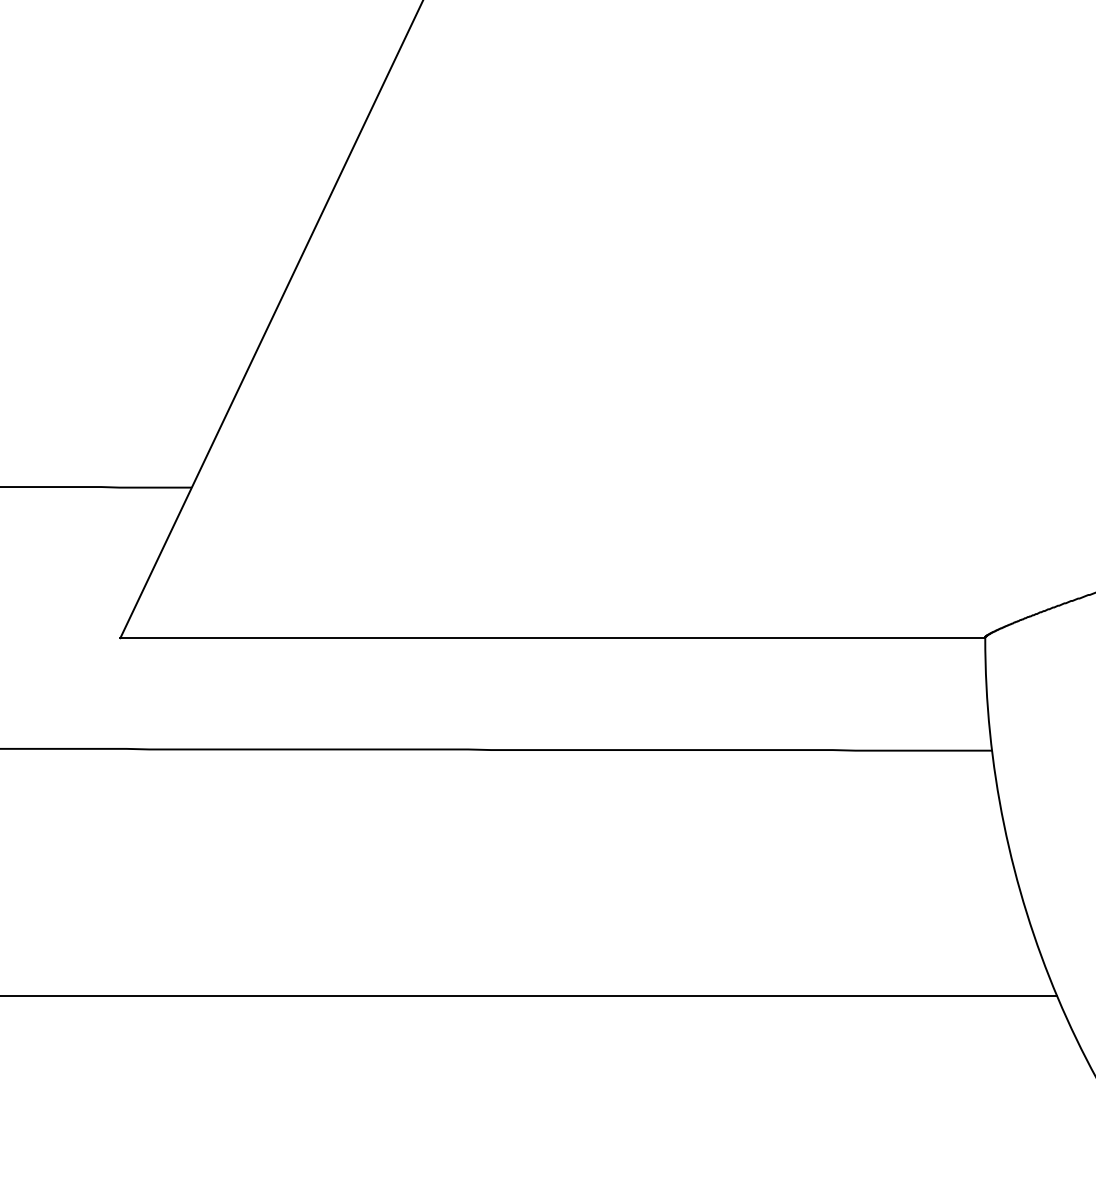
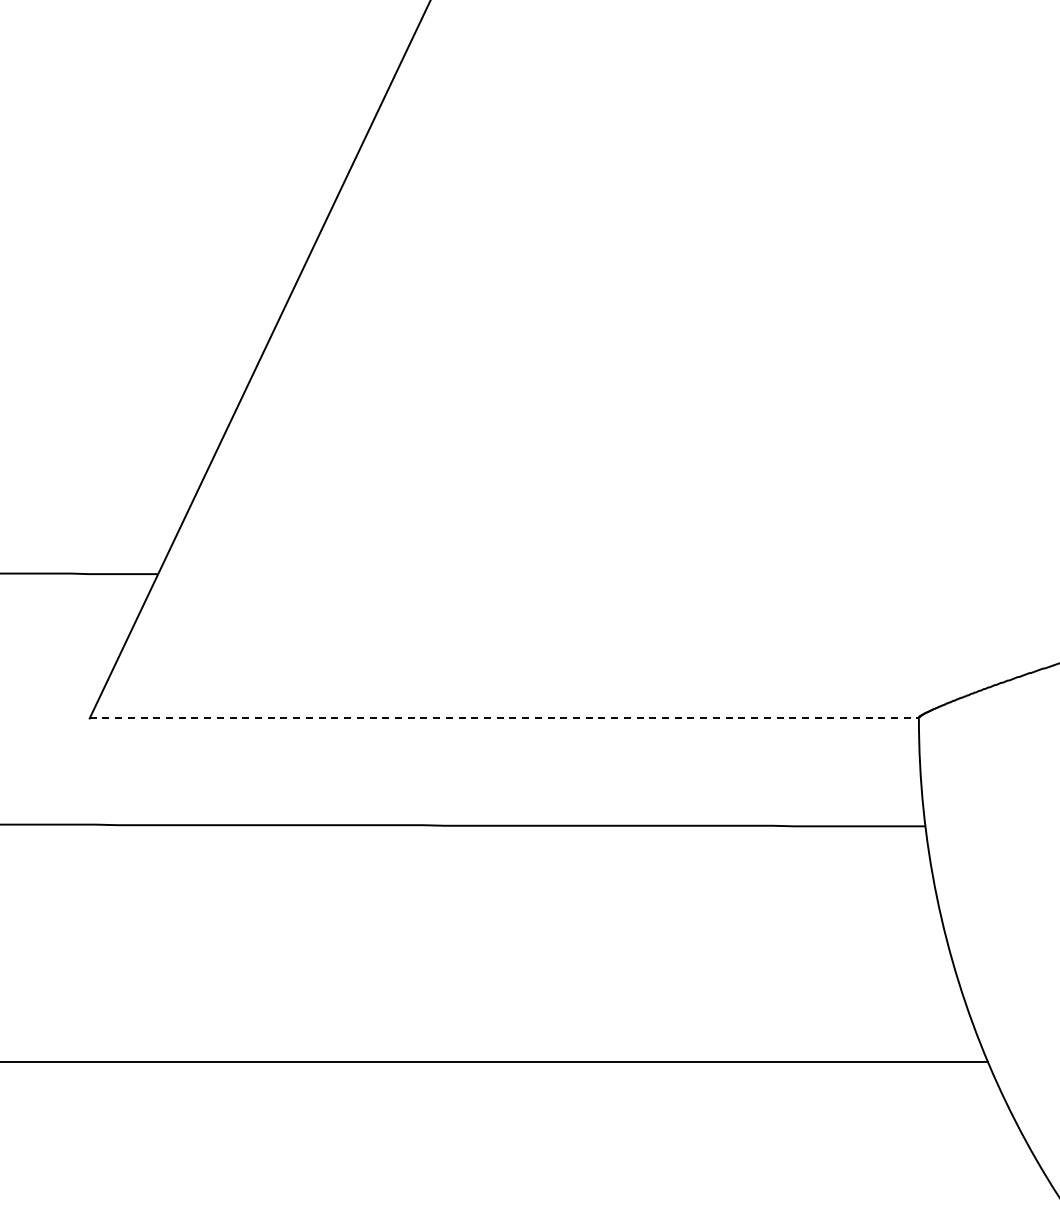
line: (553, 638) -> (504, 718), solid -> dashed

